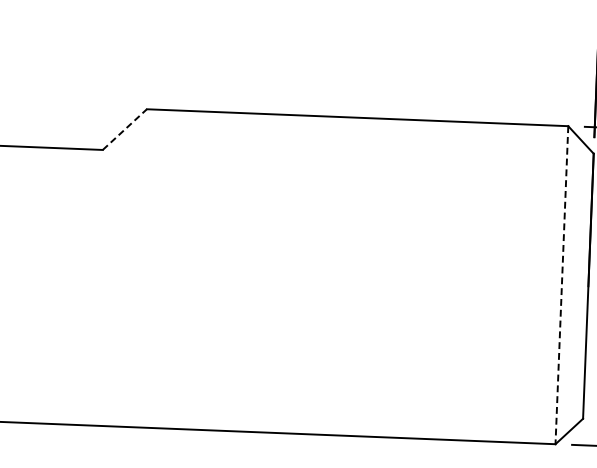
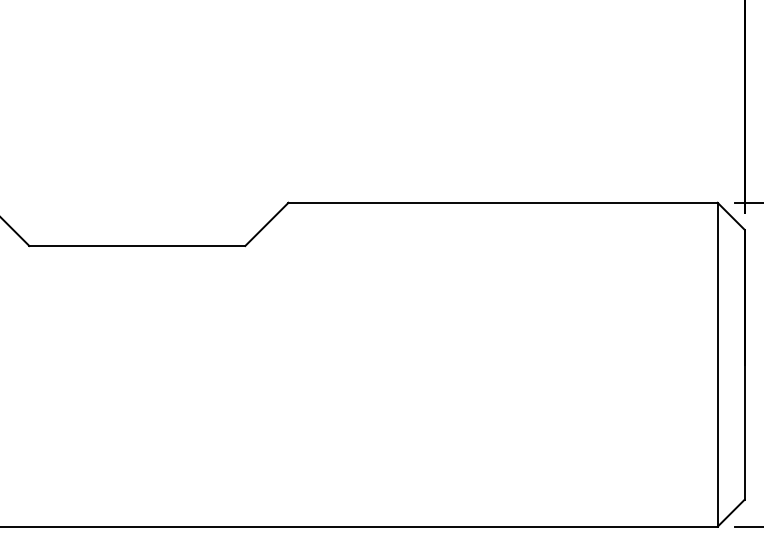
line: (124, 129) -> (266, 224), dashed -> solid
line: (561, 284) -> (717, 364), dashed -> solid

